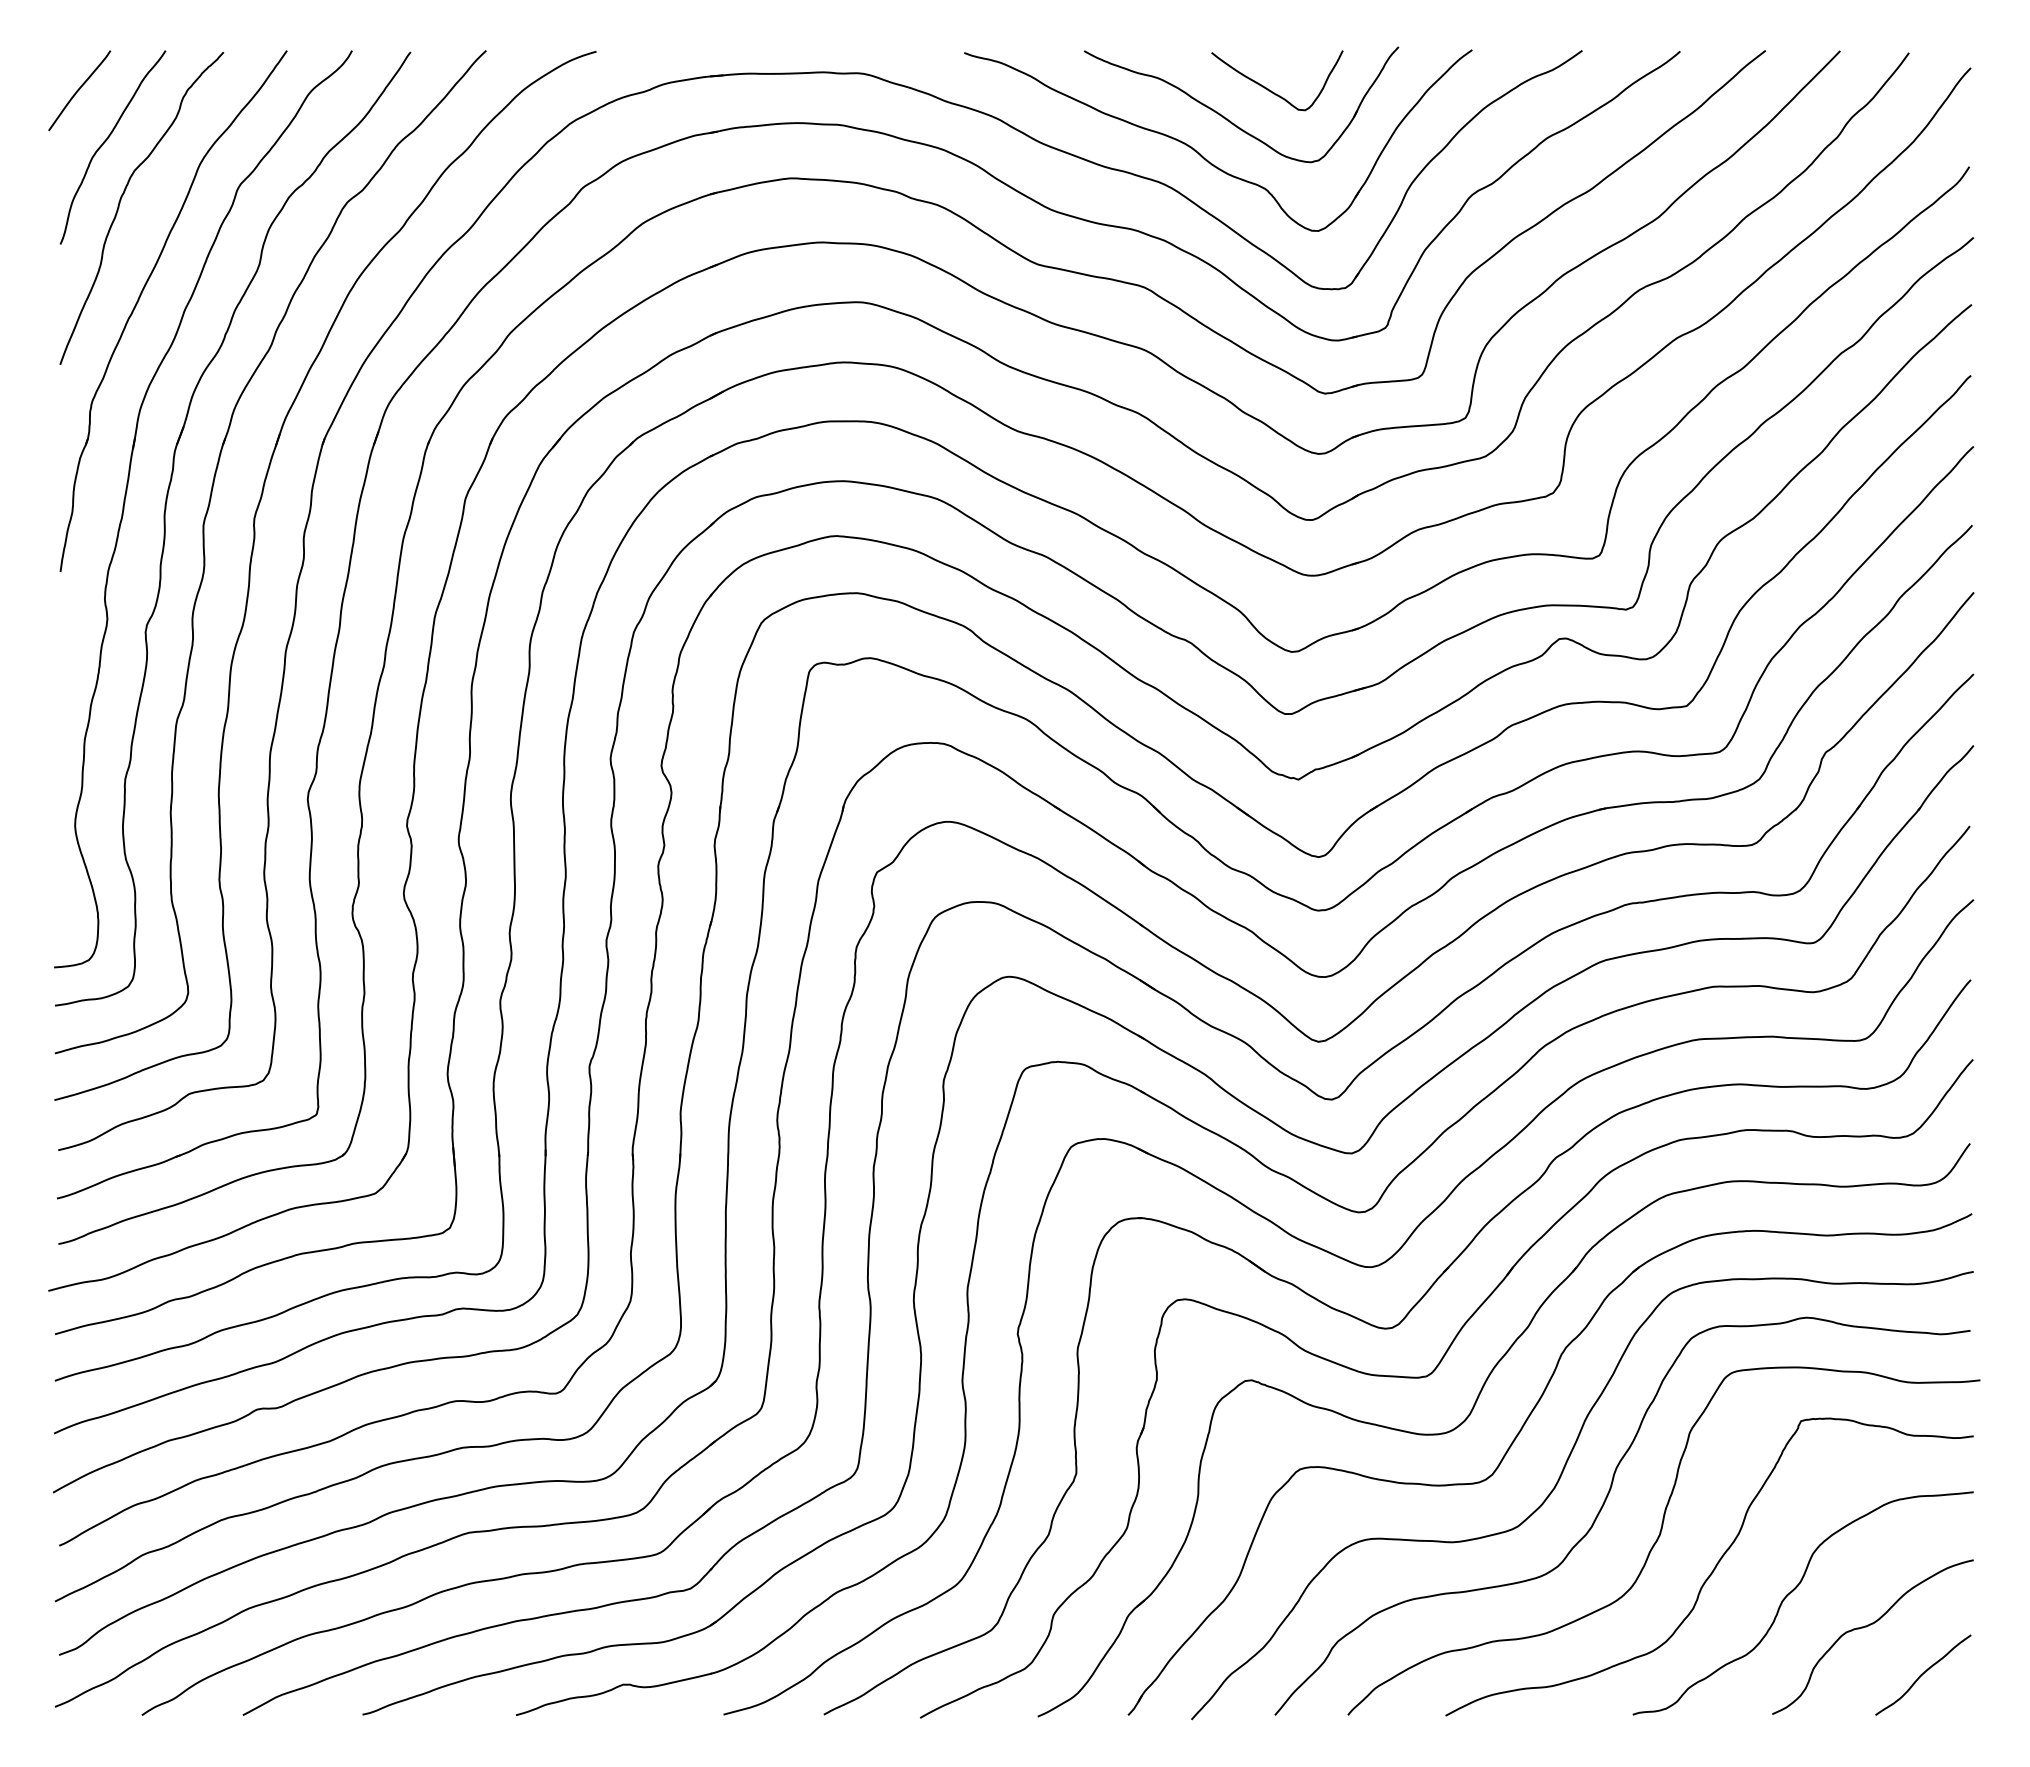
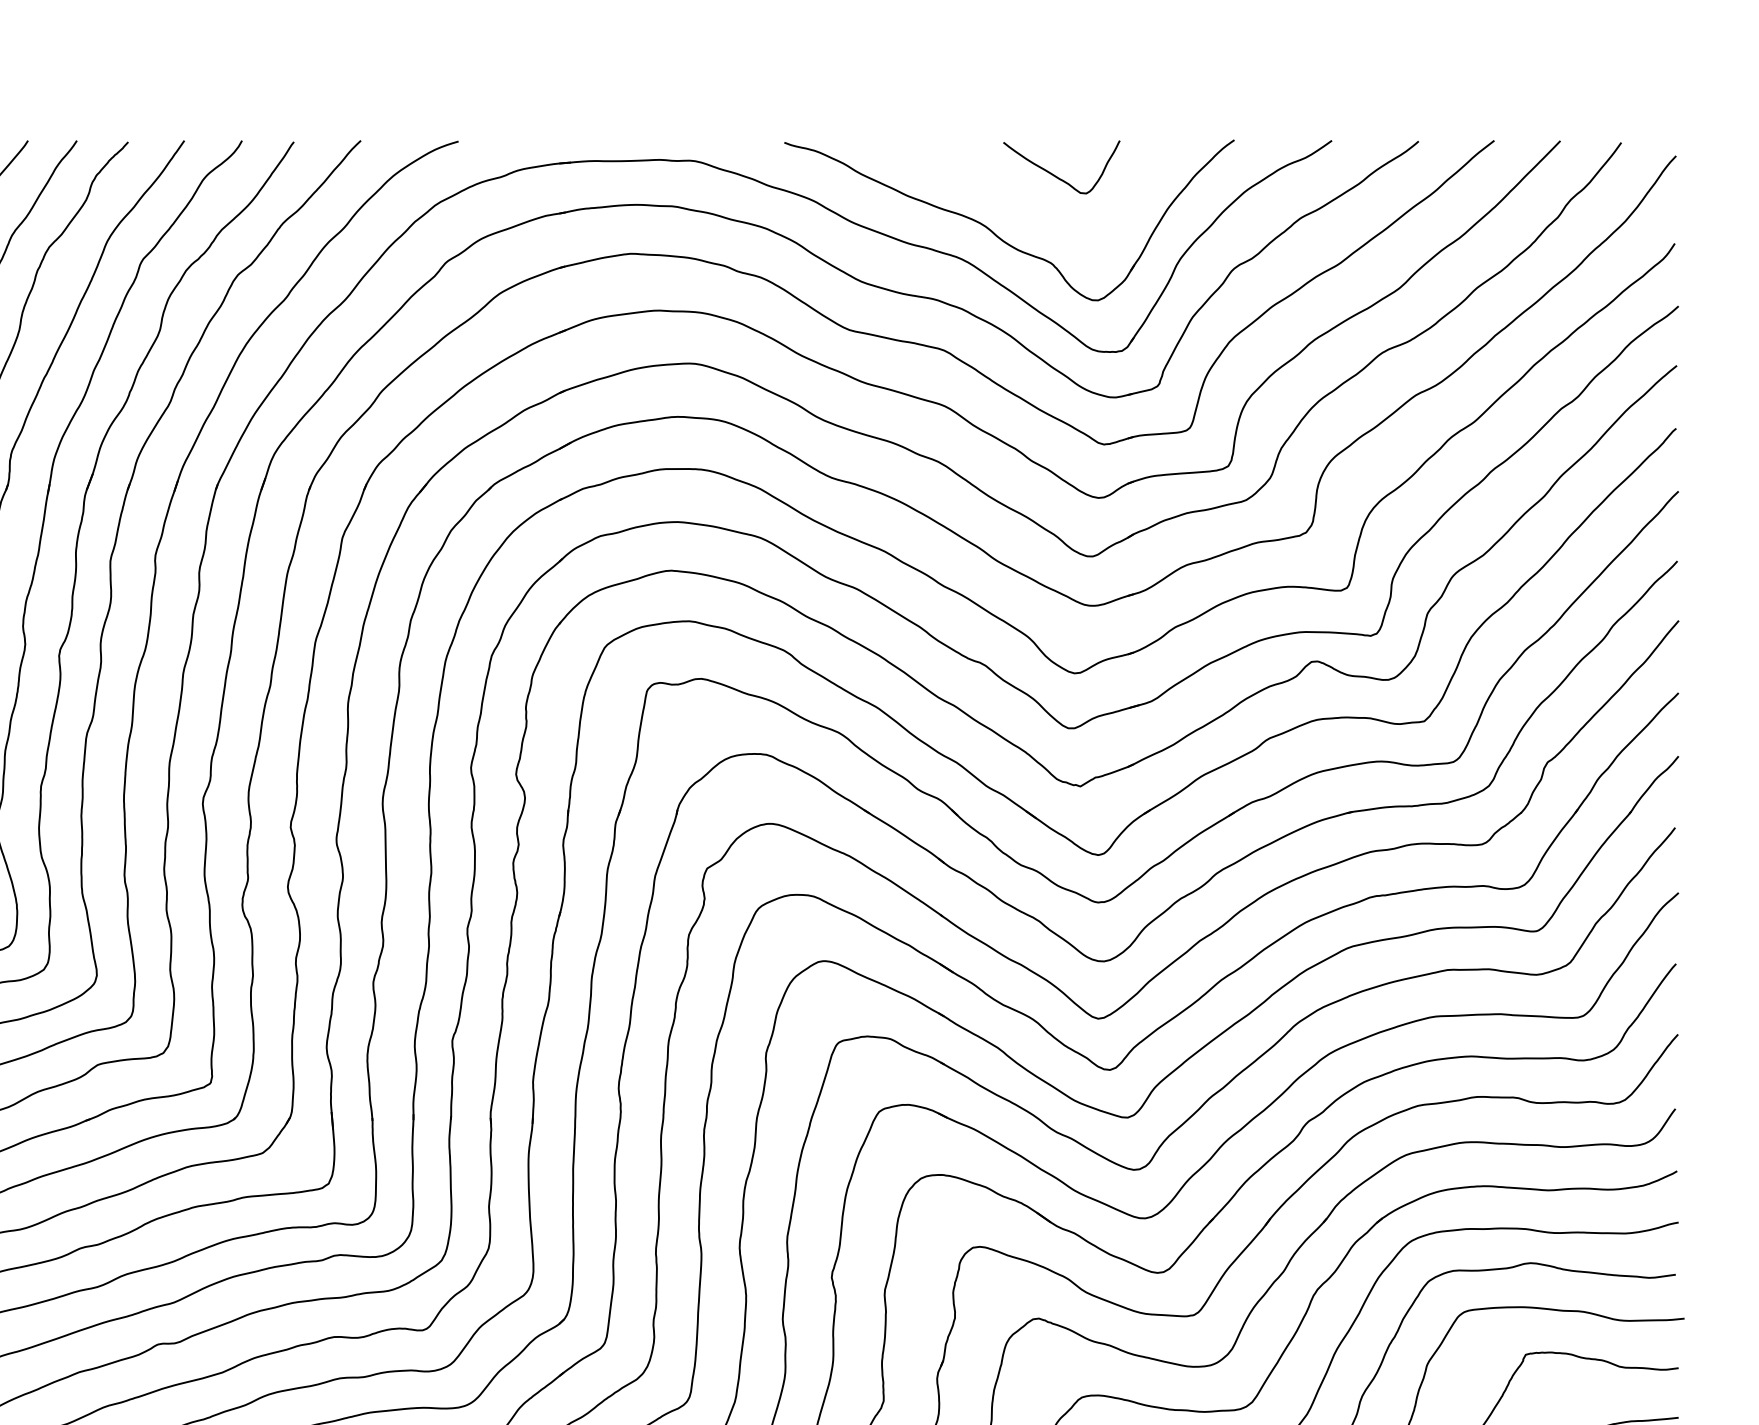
part: (1230, 120) -> (1020, 202), removed

